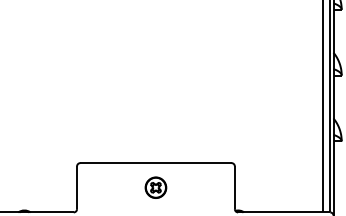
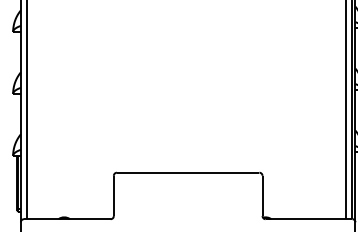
part: (155, 187) -> (187, 195), removed

